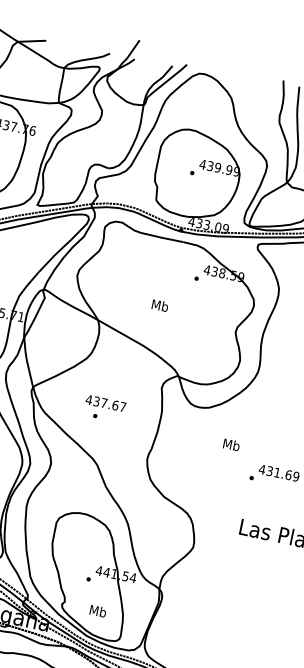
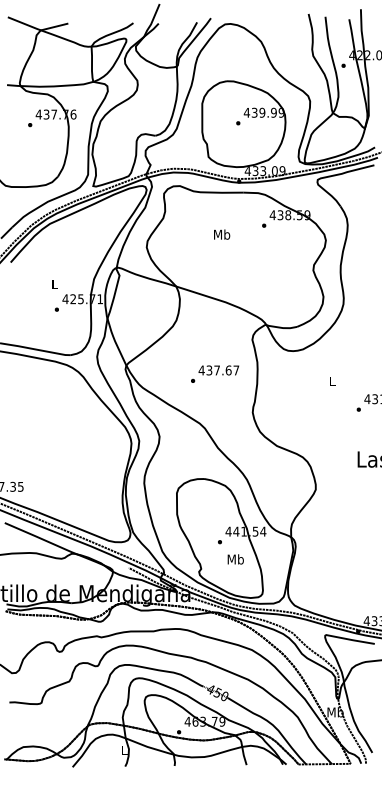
text: (160, 305) -> (222, 234), moved
text: (105, 403) -> (218, 370), moved
text: (231, 445) -> (332, 381), Mb -> L
text: (97, 611) -> (235, 559), moved

